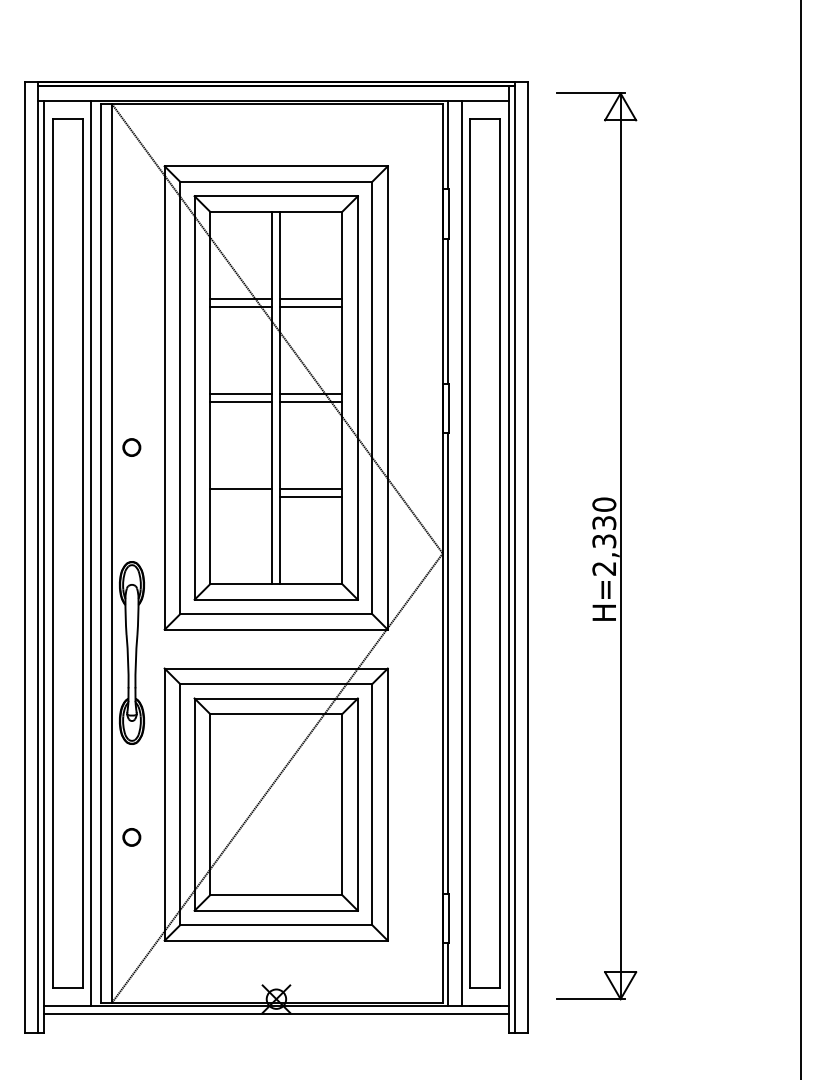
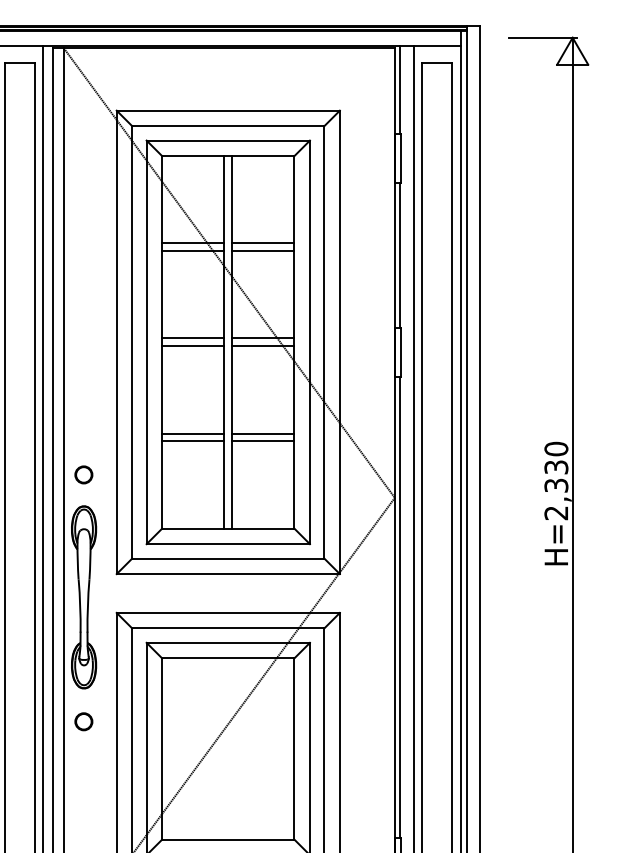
circle: (131, 447) -> (83, 474), moved
line: (241, 496) -> (193, 440), added
circle: (131, 837) -> (83, 721), moved

